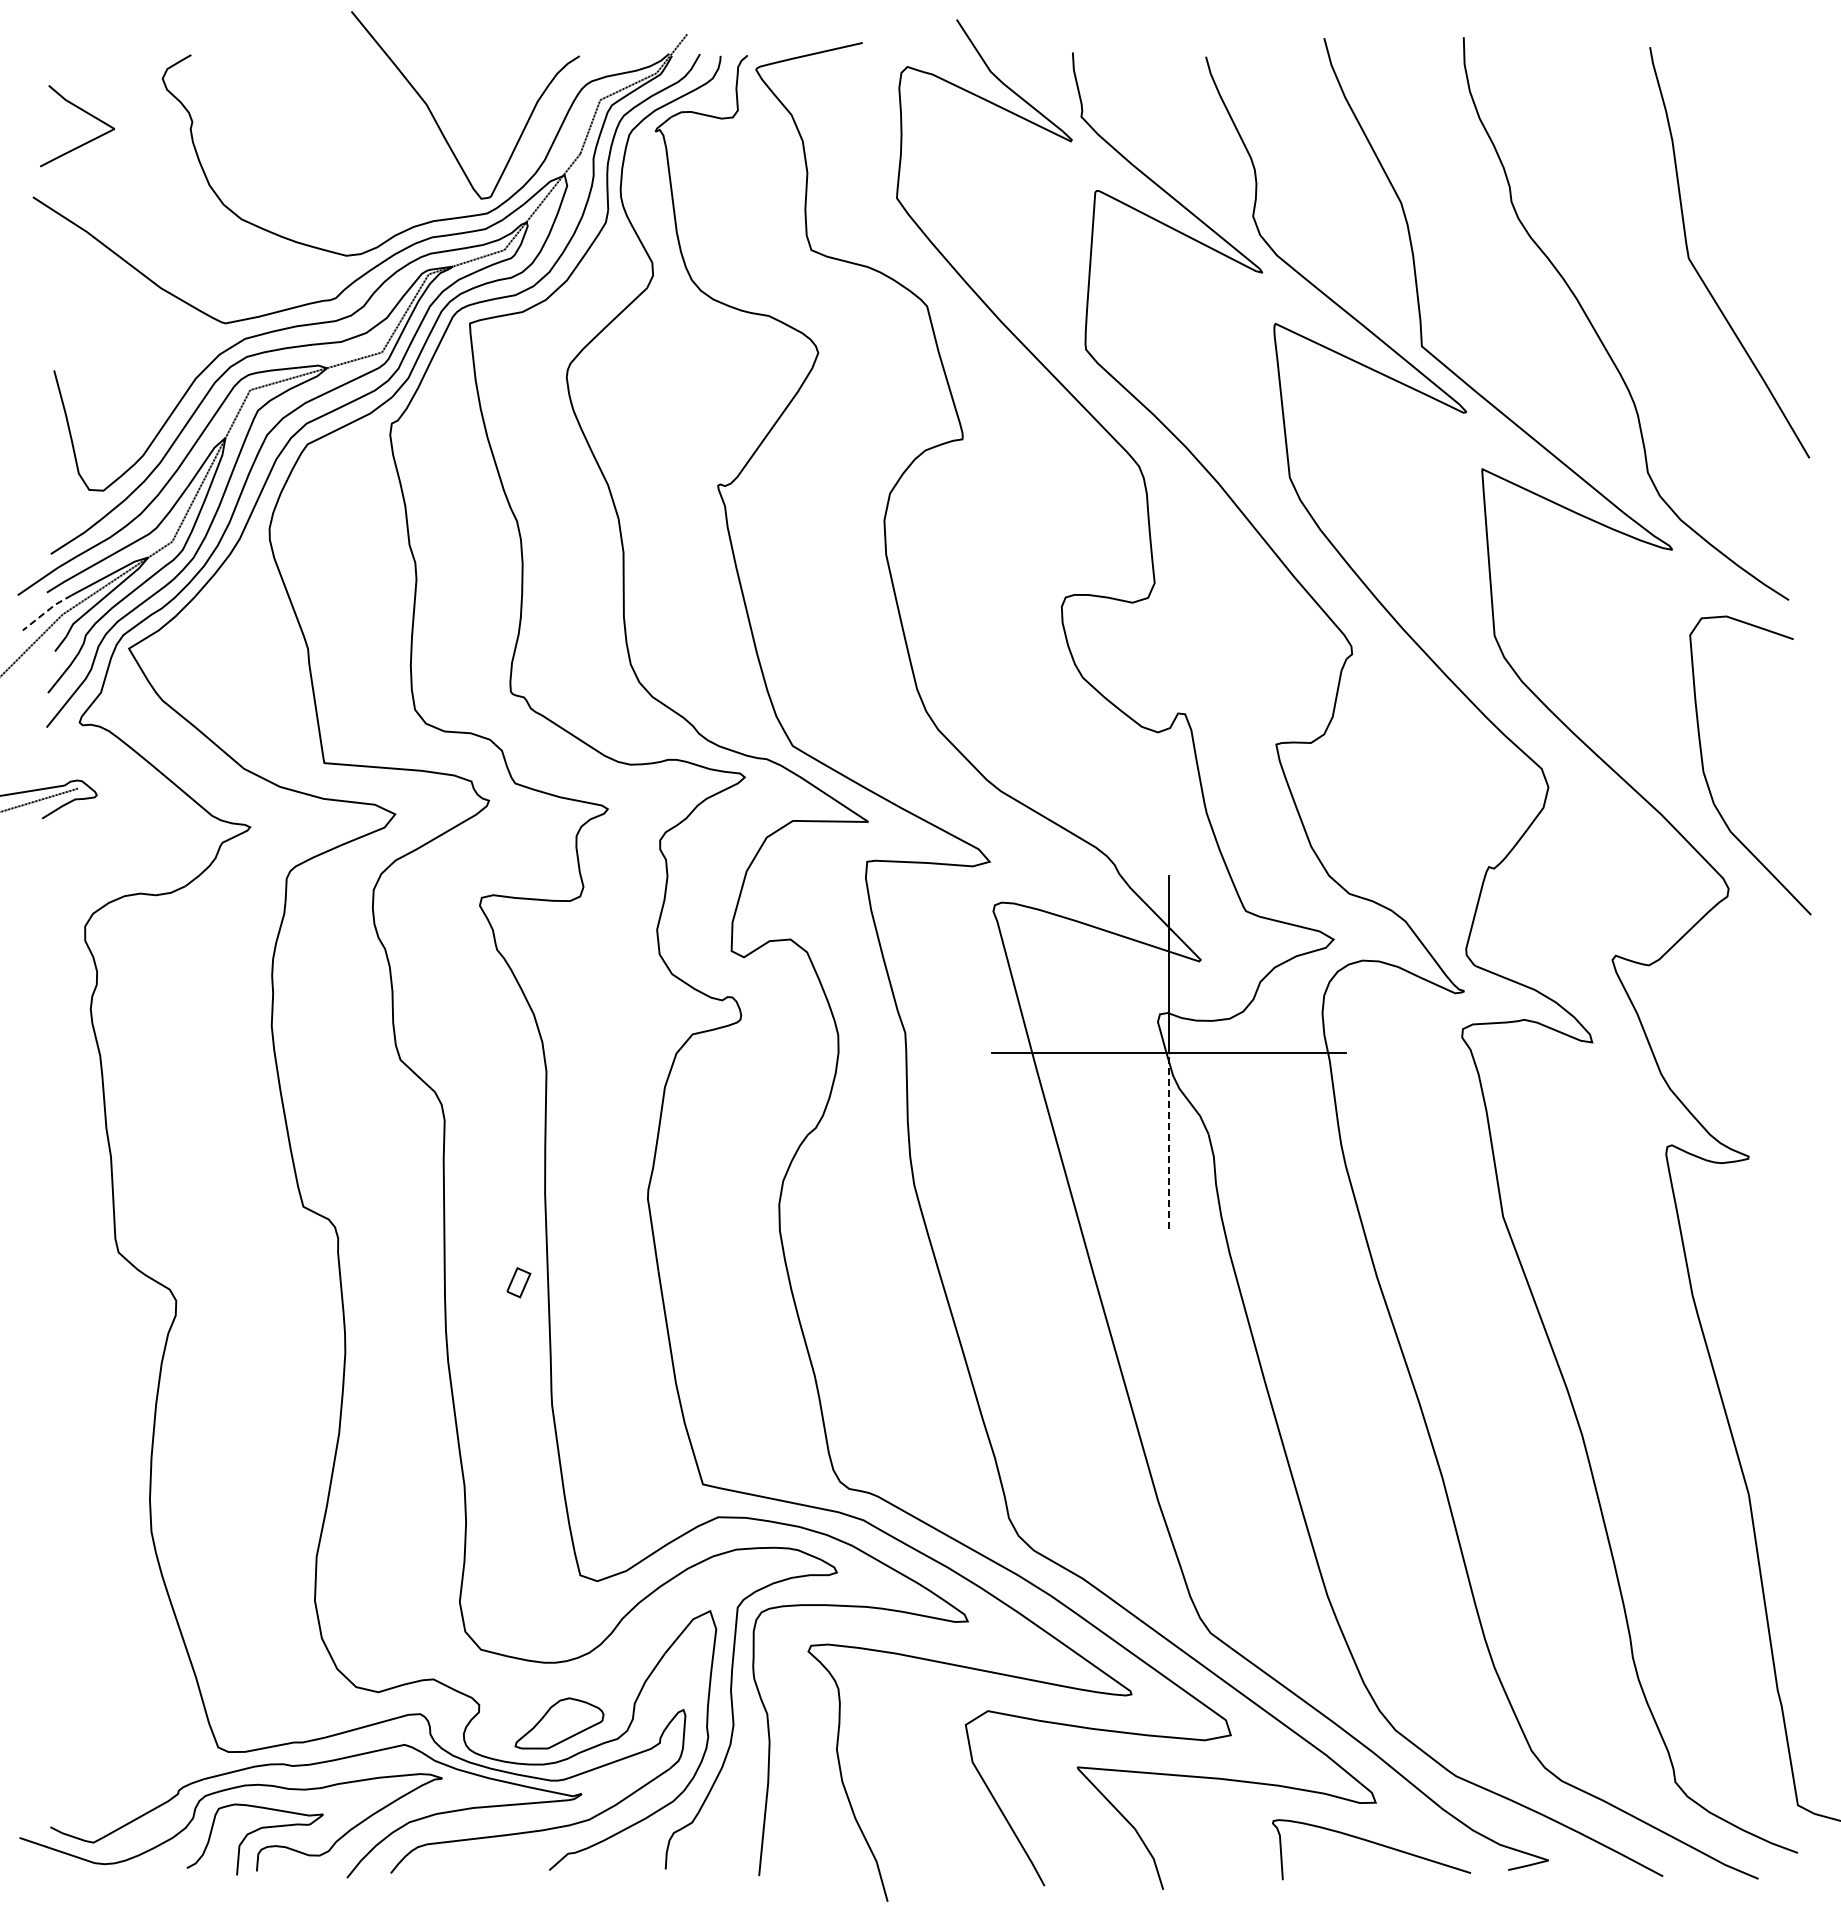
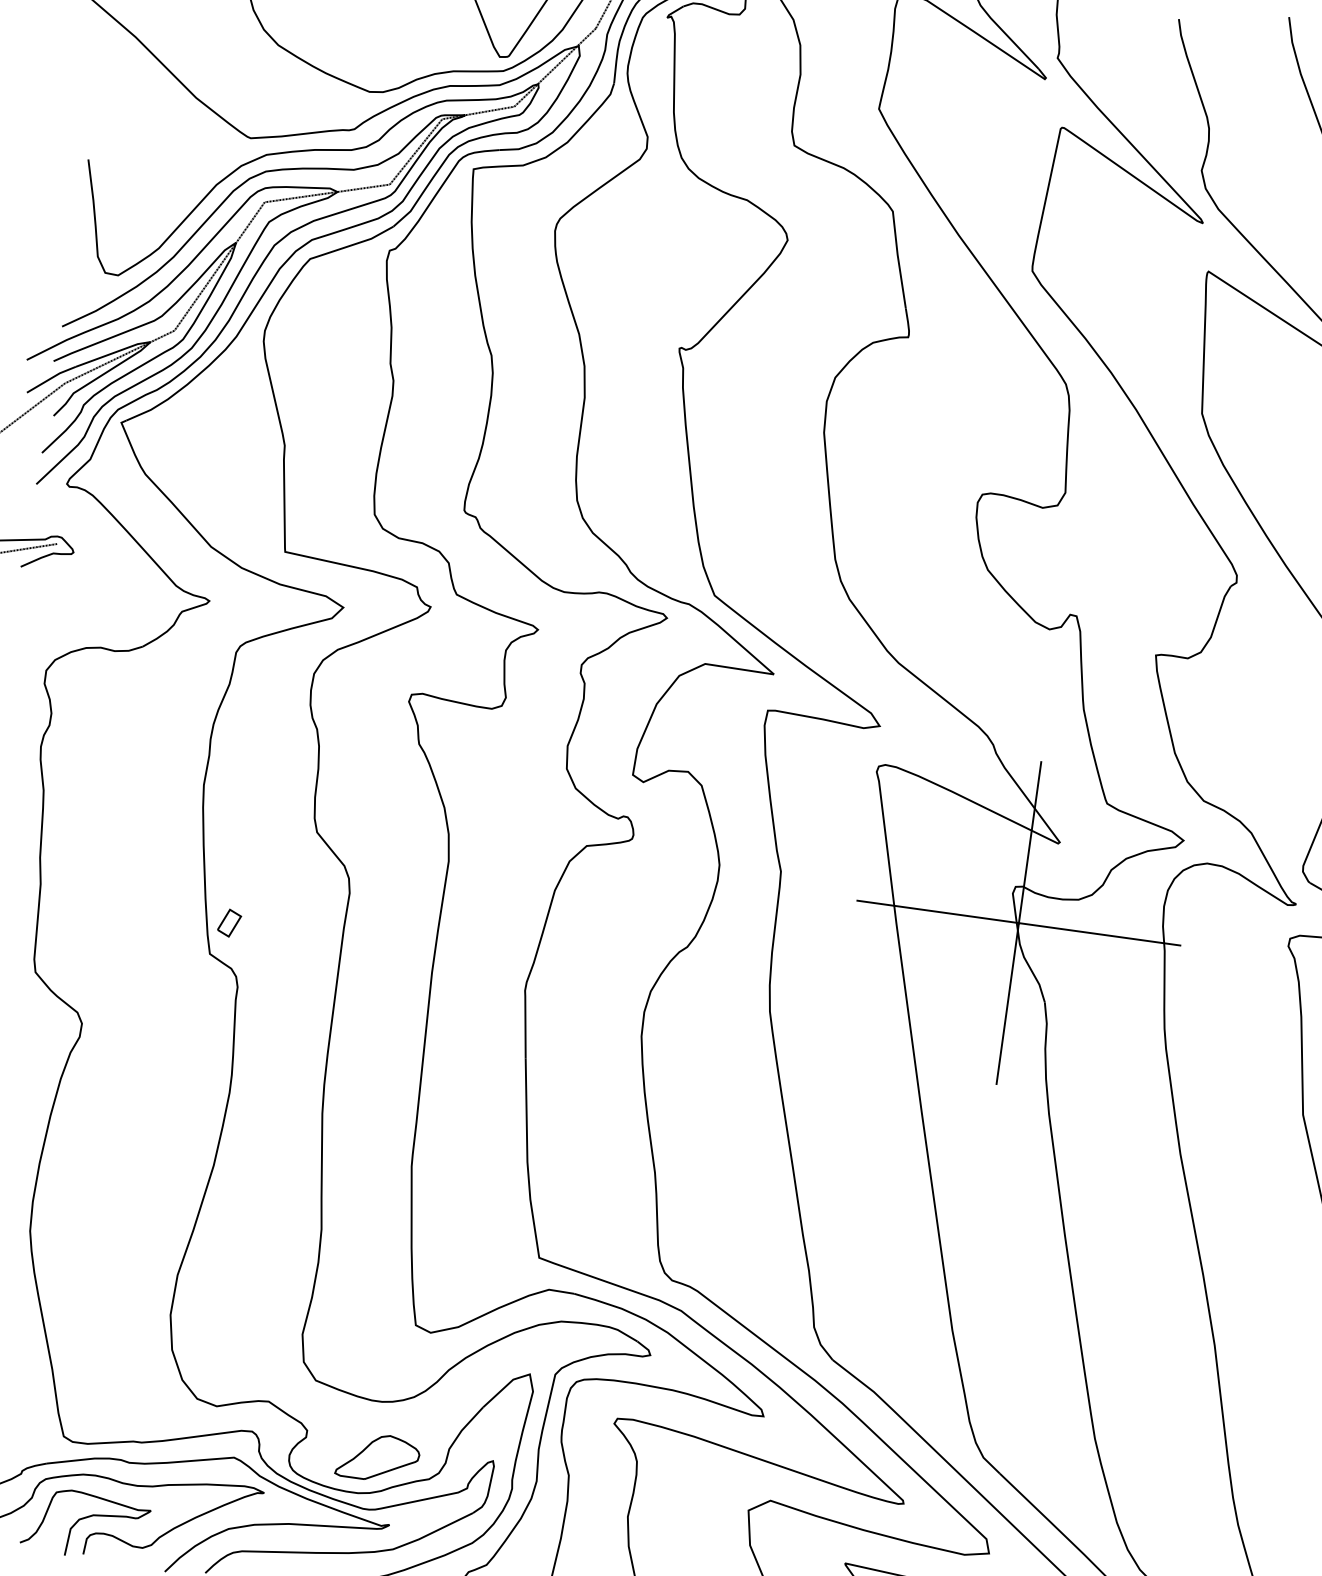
line: (46, 611) -> (50, 378), dashed -> solid
line: (1168, 1140) -> (1007, 1003), dashed -> solid
part: (518, 1282) -> (229, 922), moved

